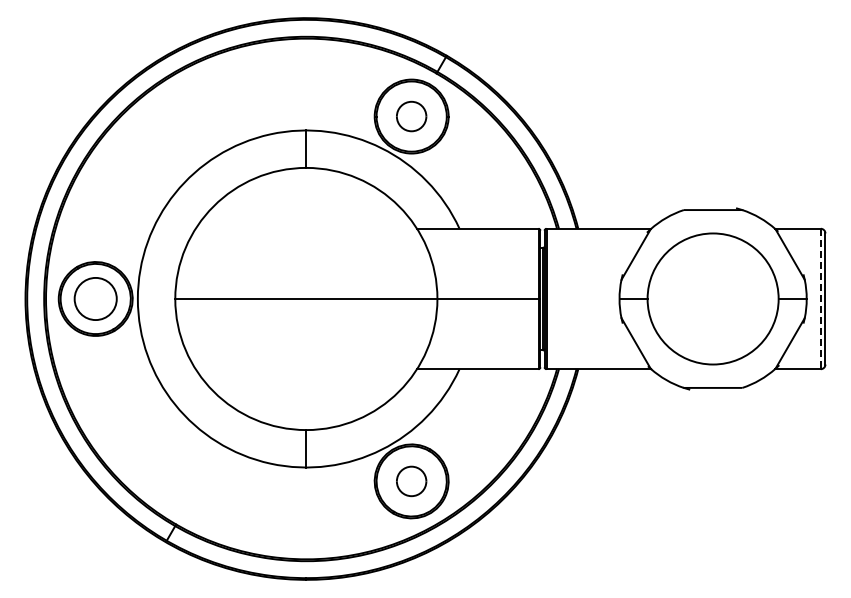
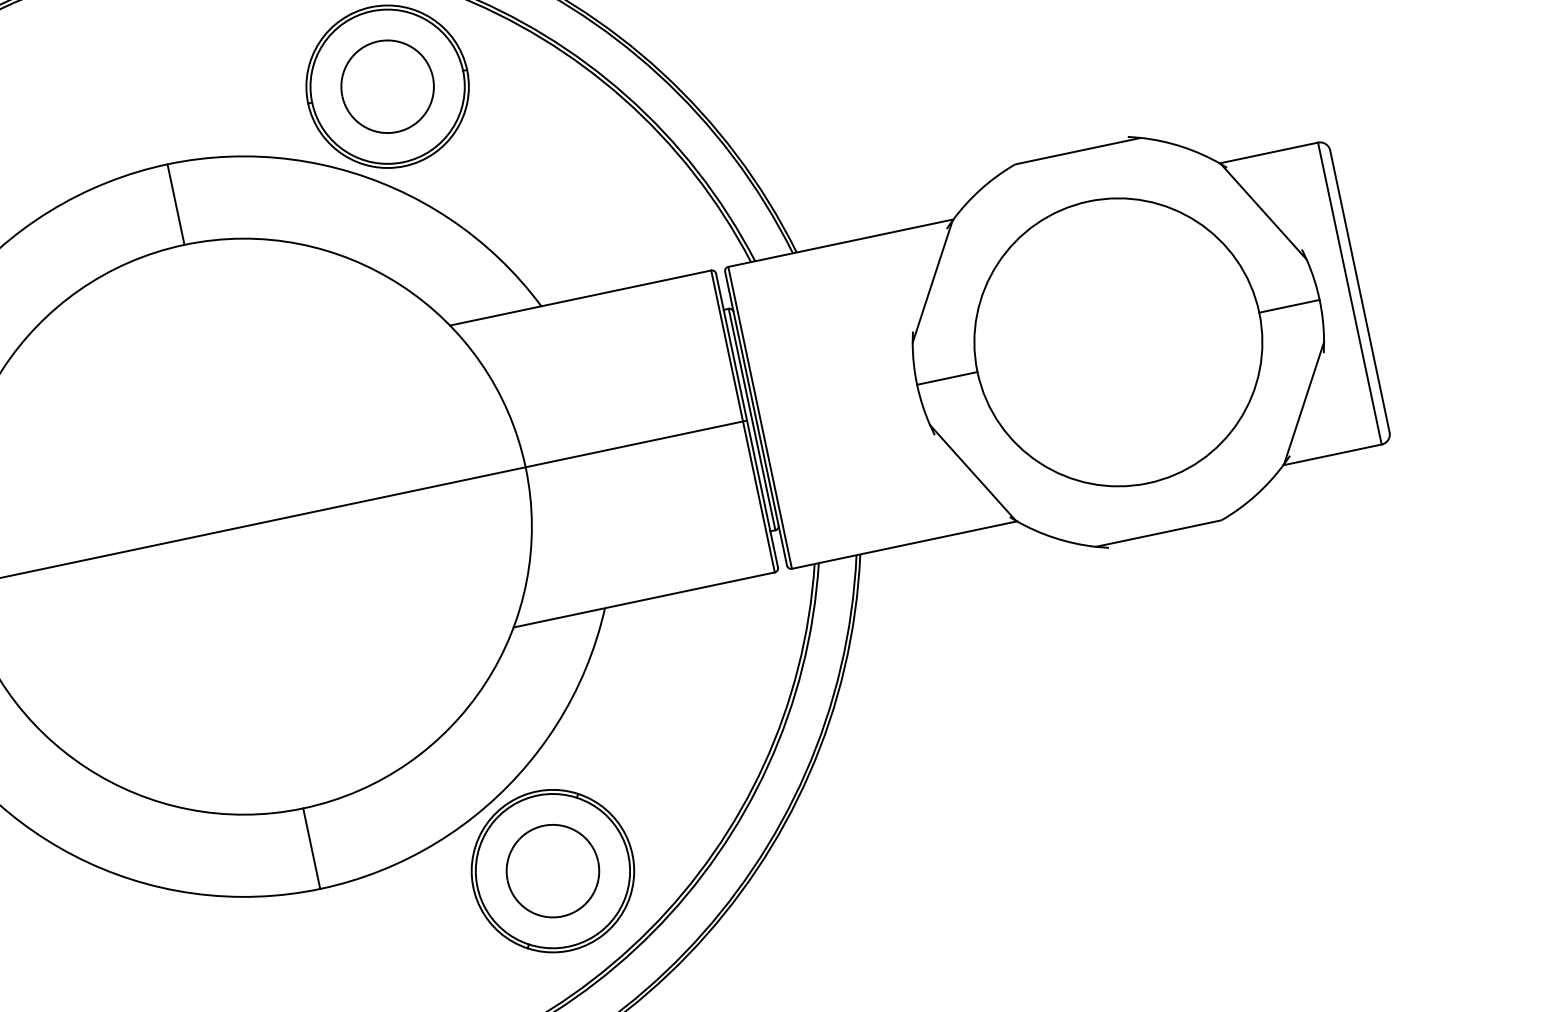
part: (411, 116) -> (387, 86), size x1.43
line: (820, 299) -> (1349, 294), dashed -> solid
part: (411, 481) -> (552, 871), size x1.43

